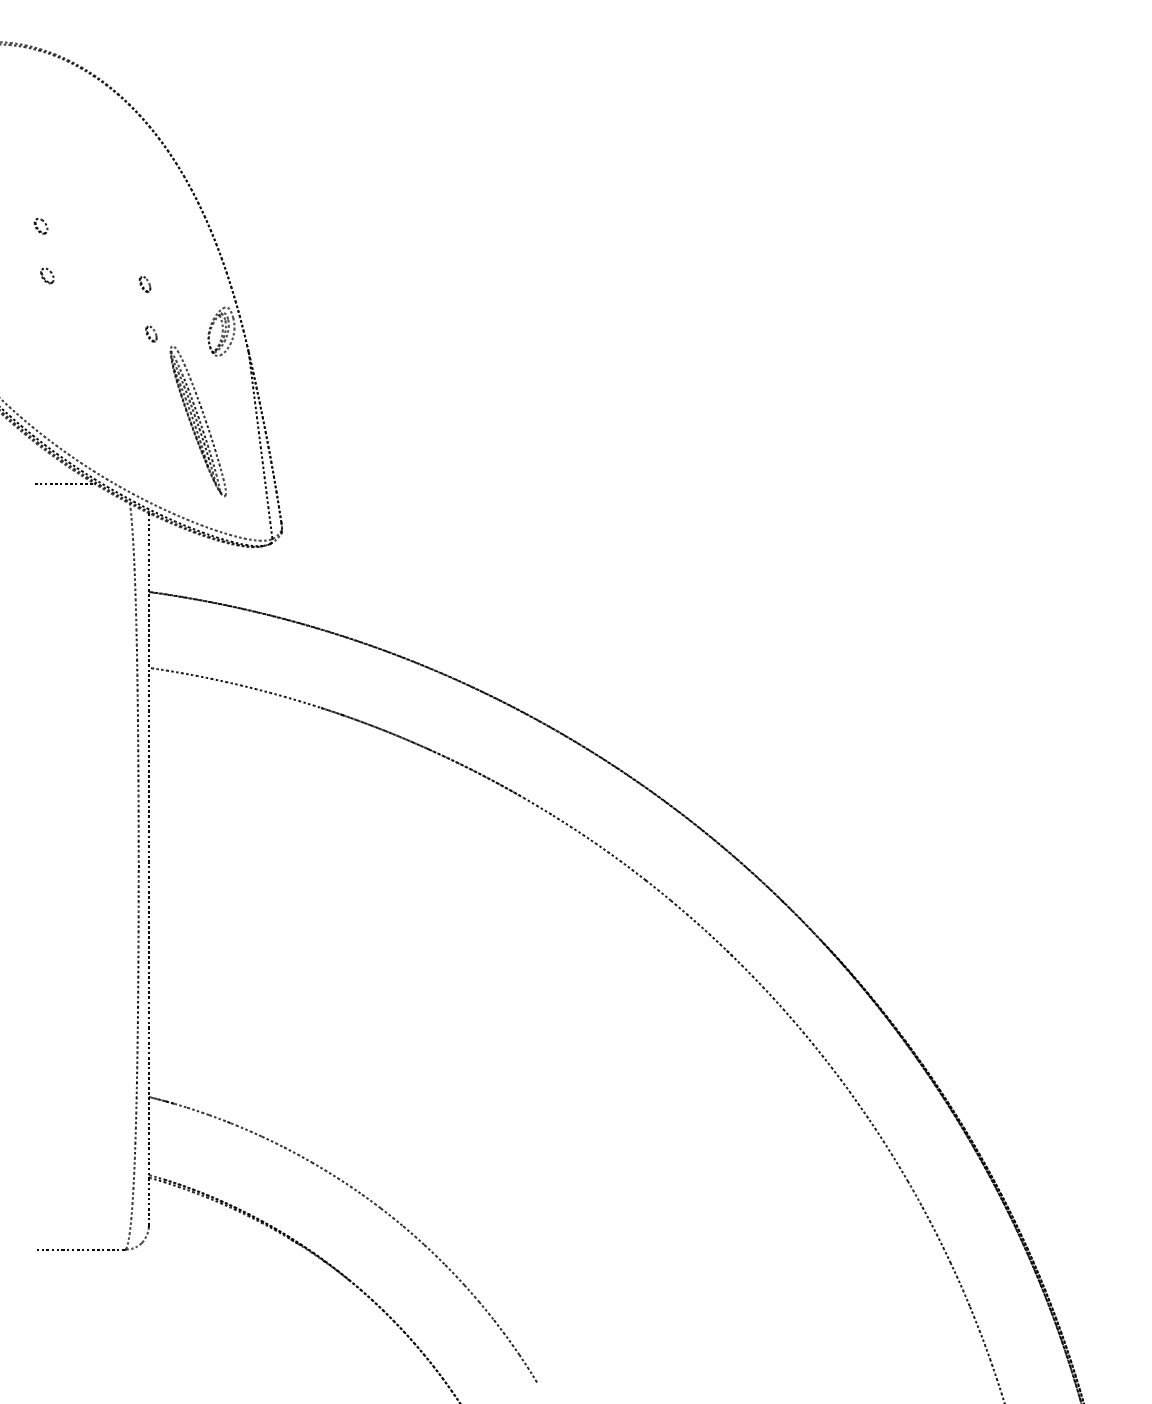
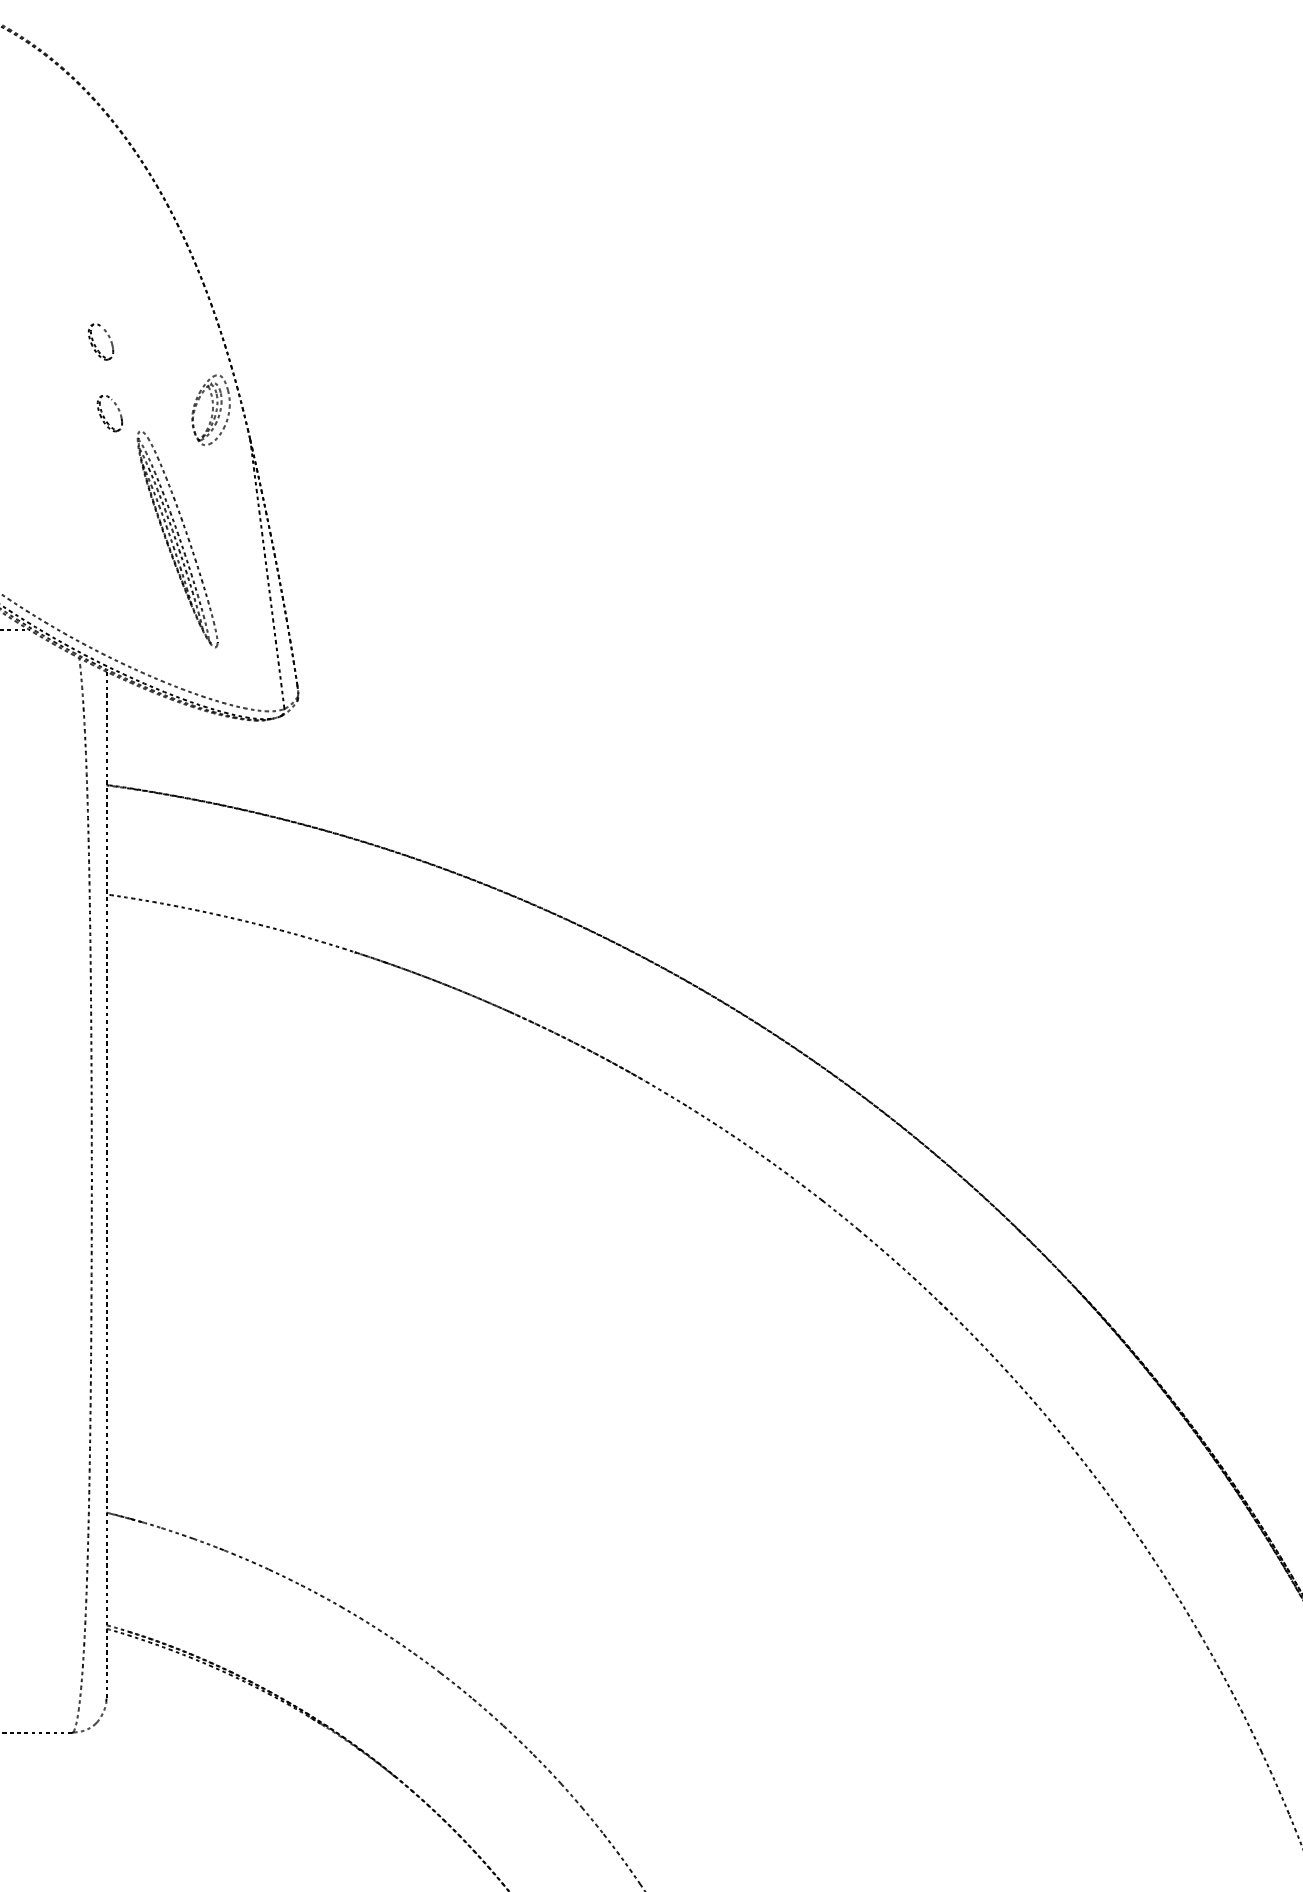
part: (144, 284) -> (100, 342), size x1.6
part: (151, 333) -> (110, 412), size x1.6

